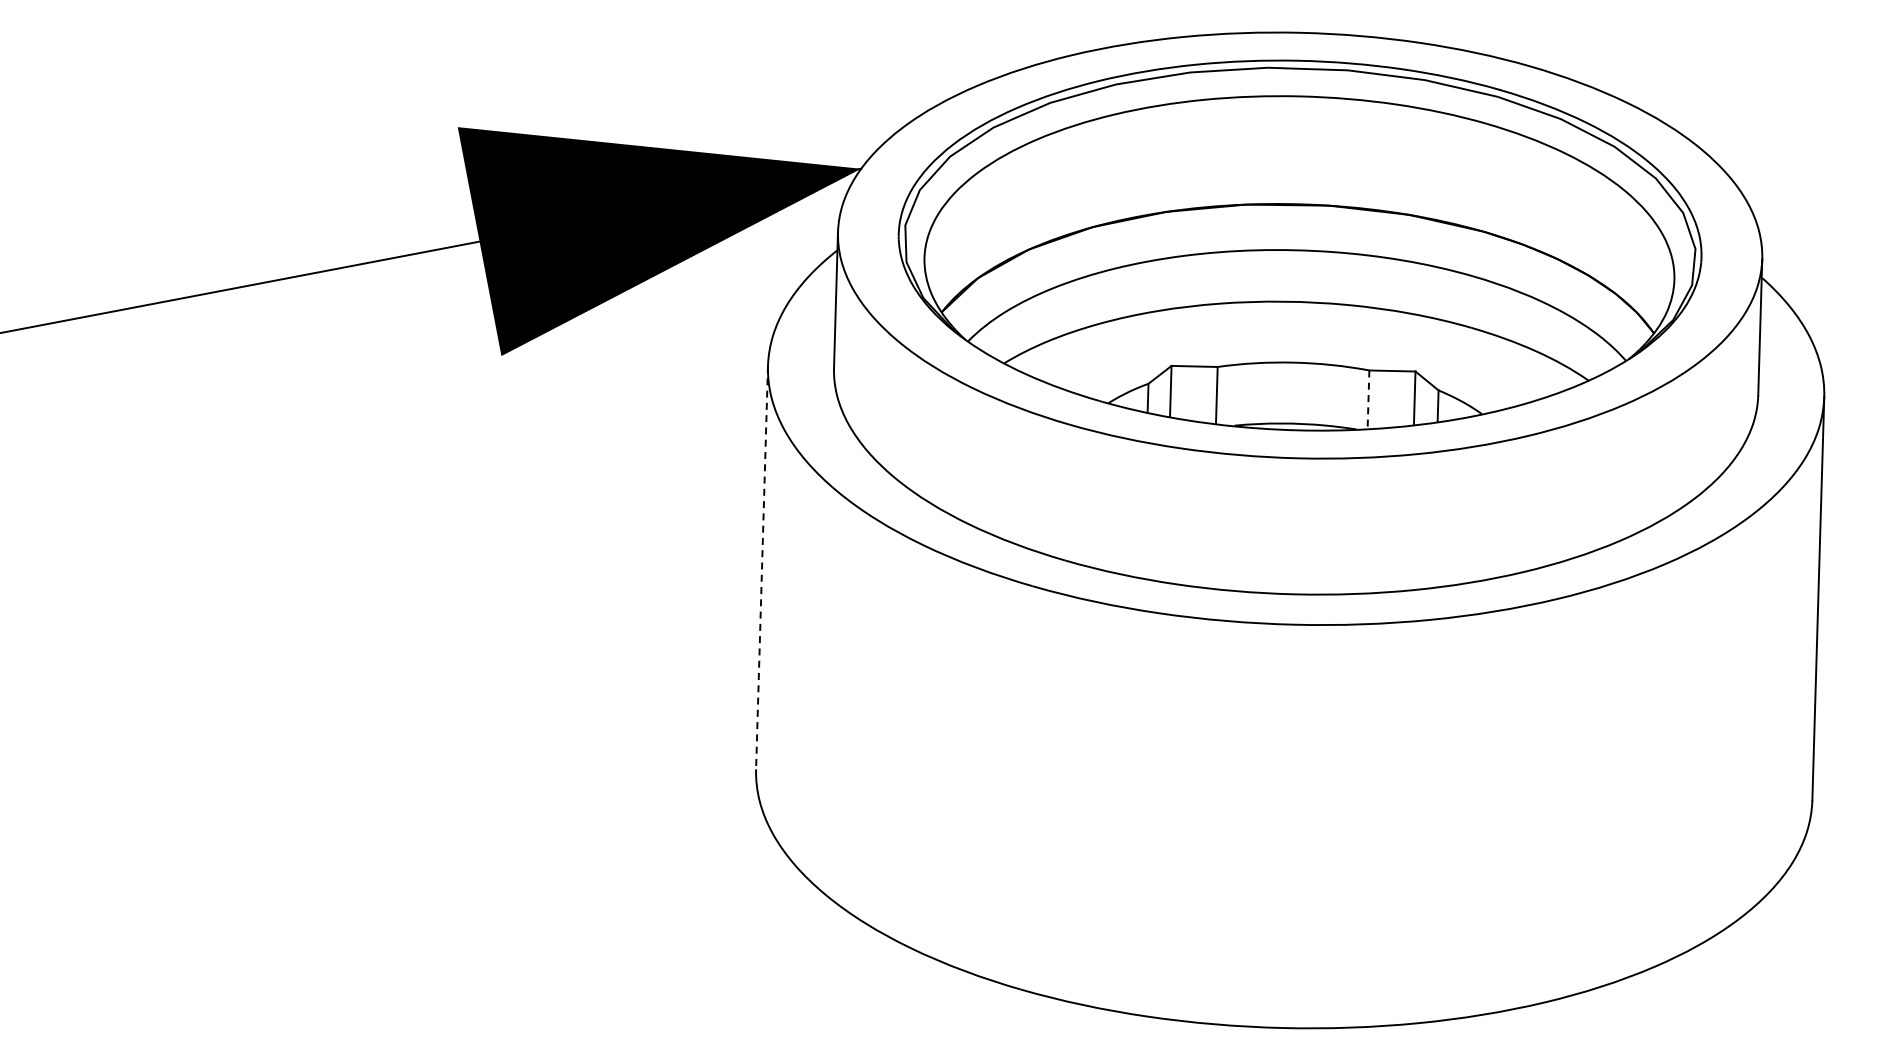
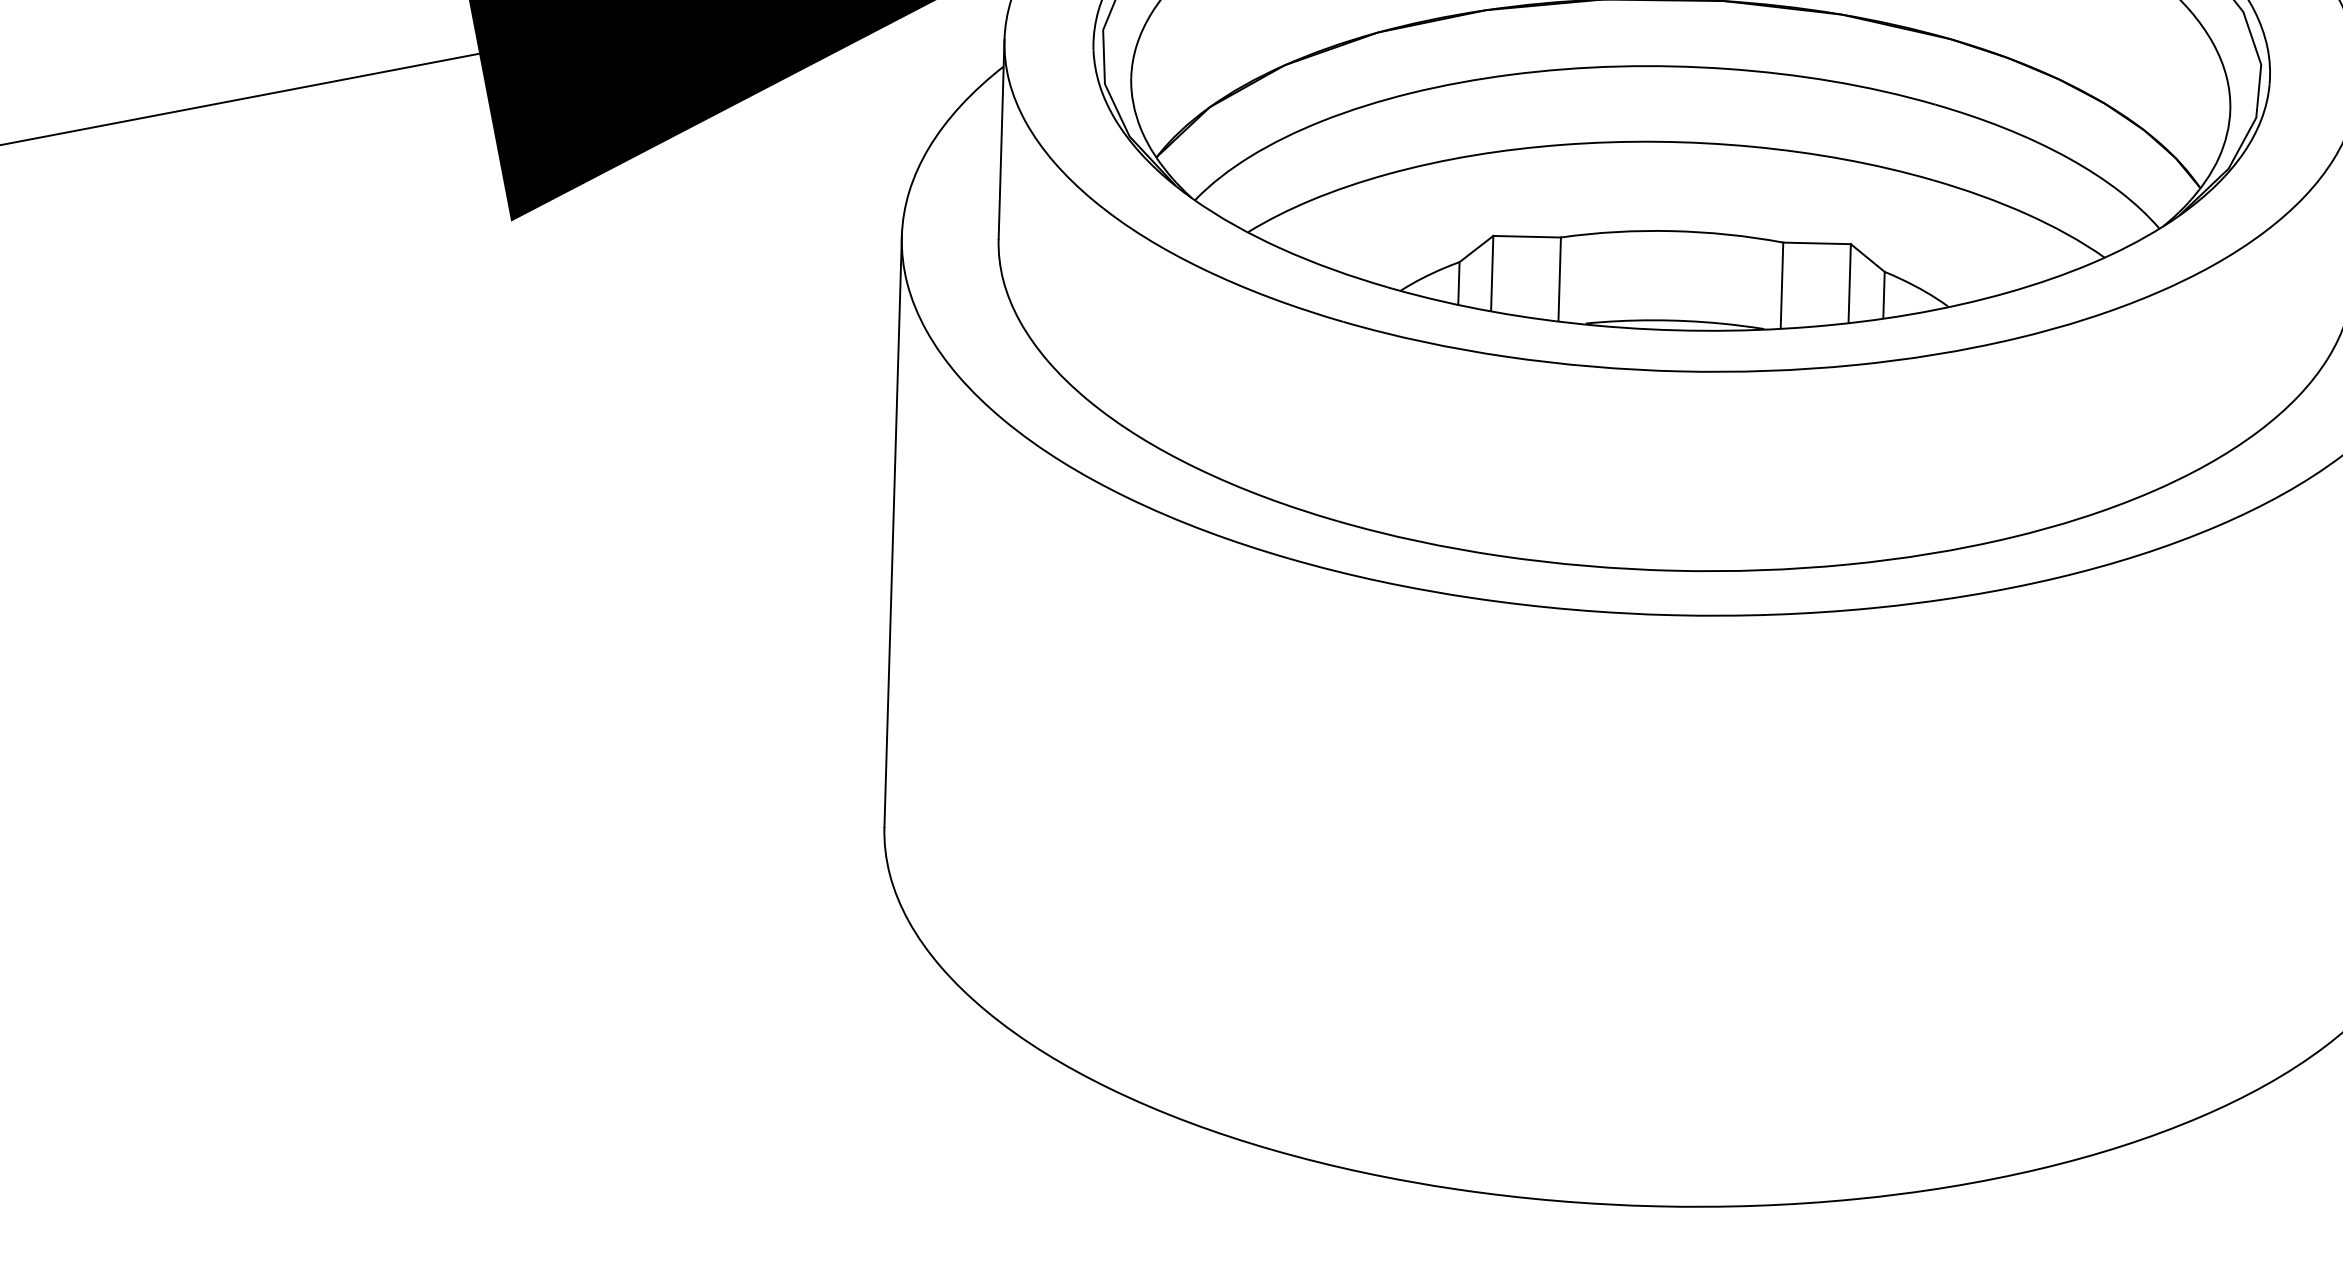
line: (1368, 400) -> (1781, 286), dashed -> solid
line: (762, 567) -> (893, 531), dashed -> solid

